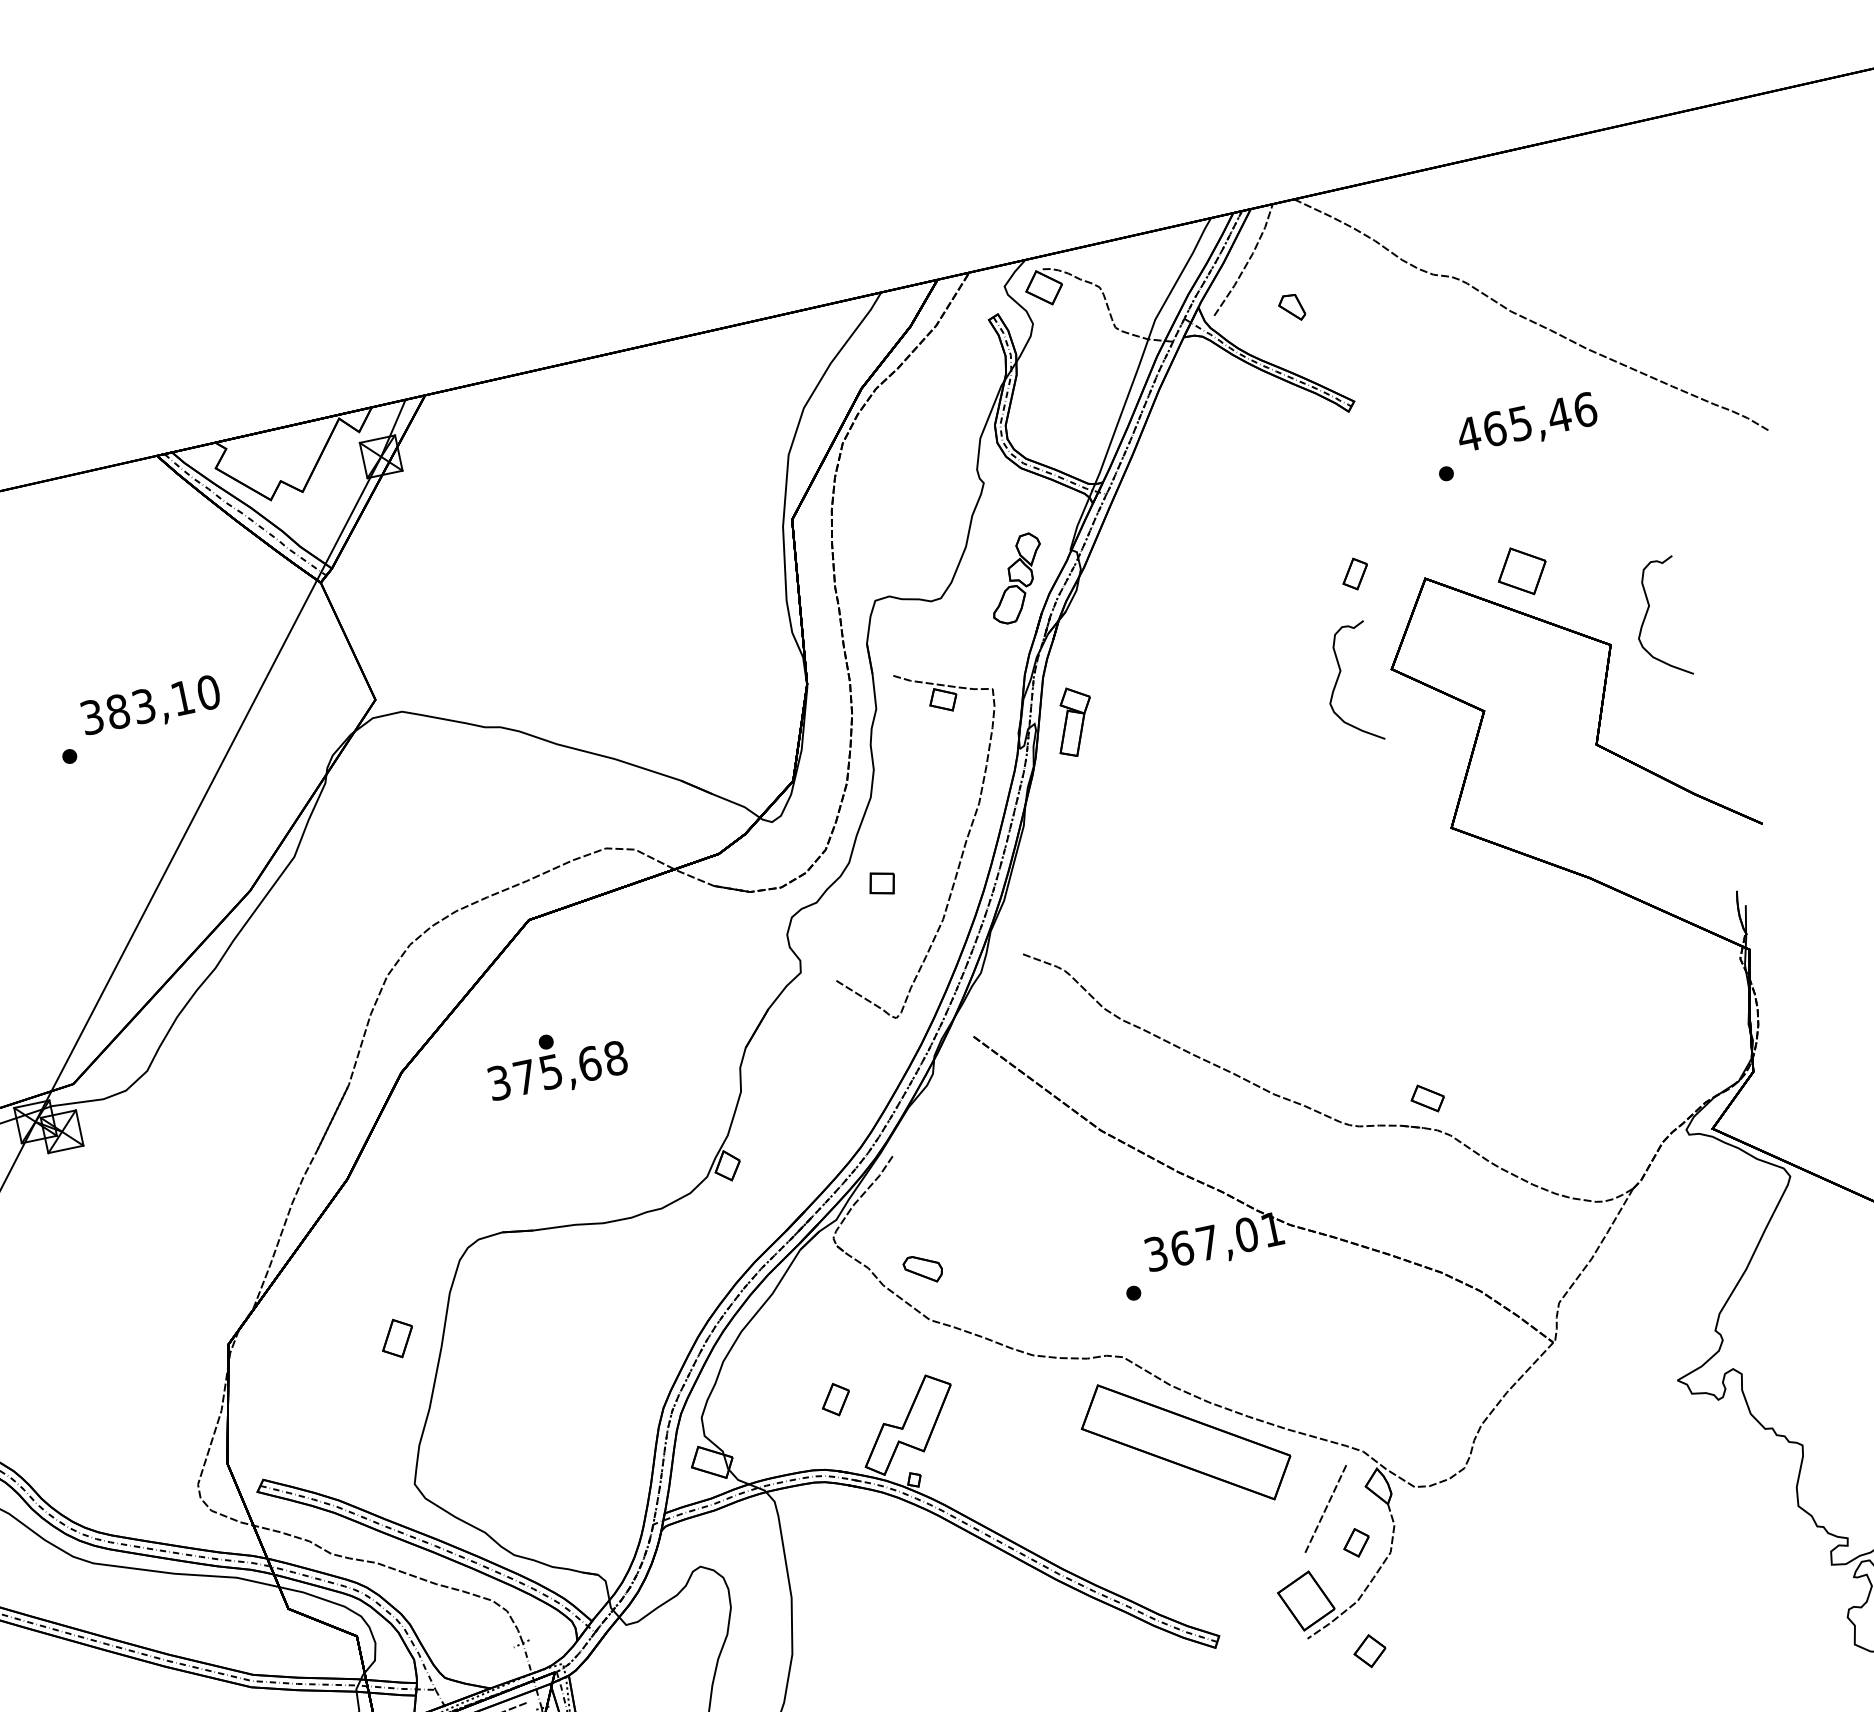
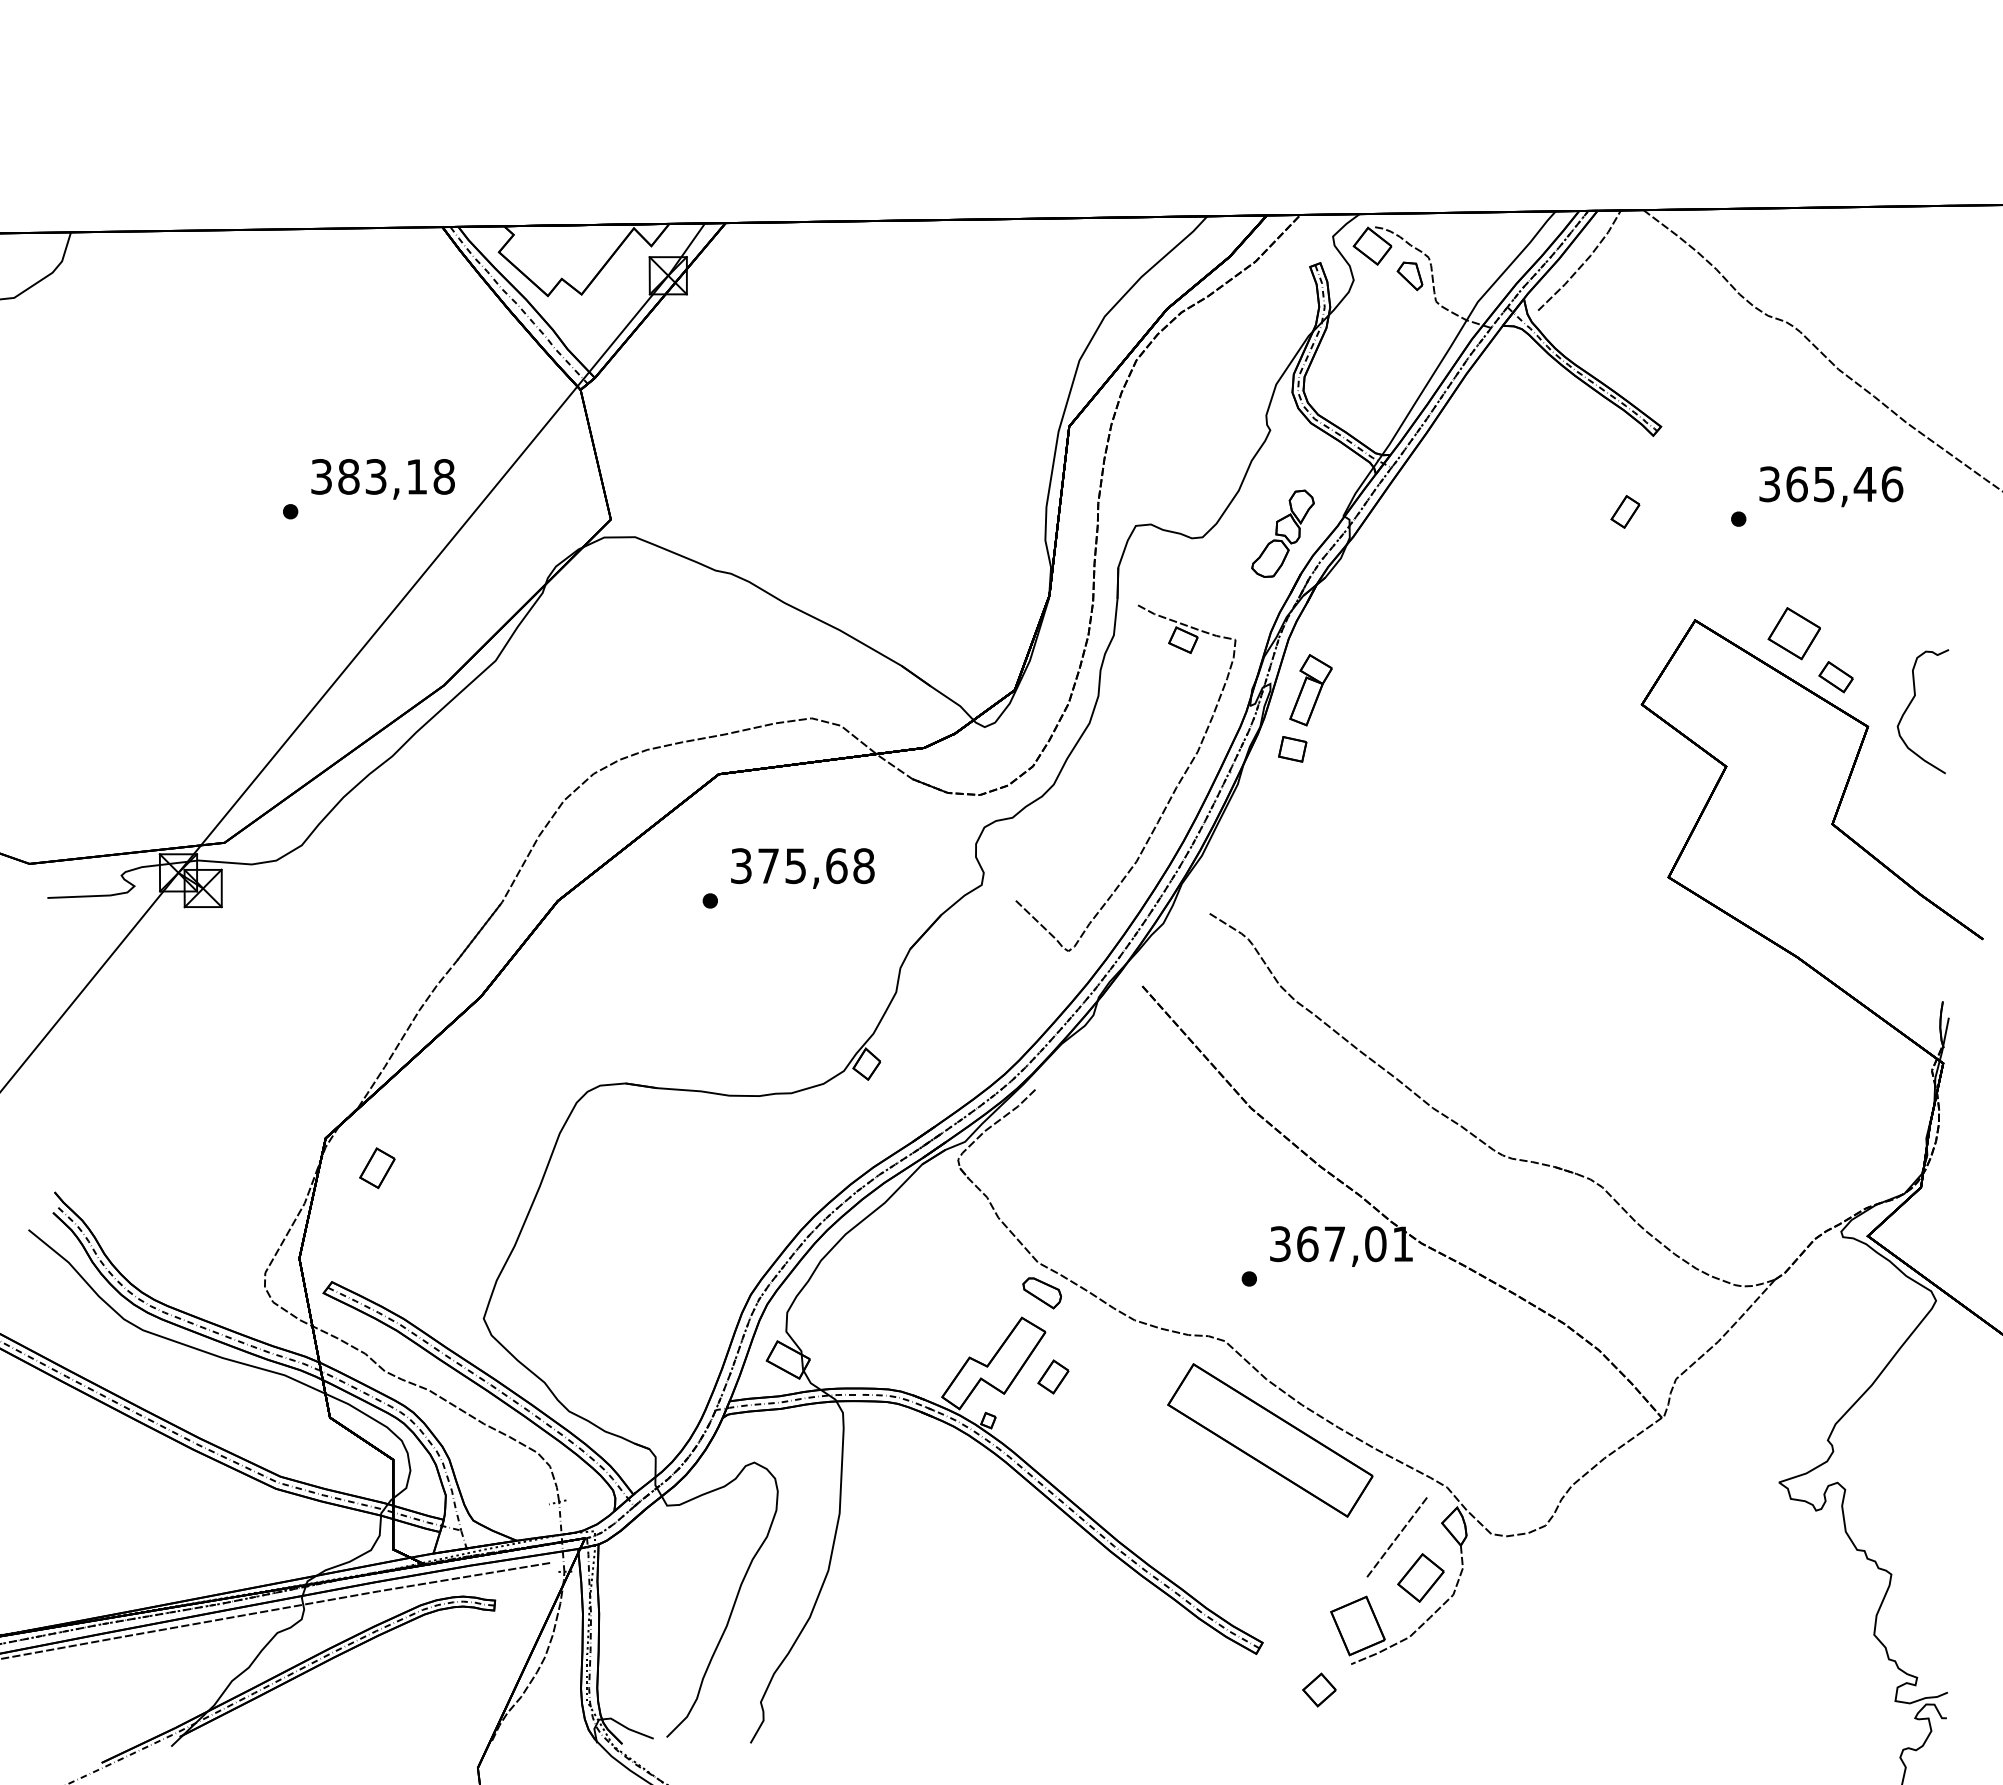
part: (1291, 308) -> (1409, 276), moved
text: (1468, 434) -> (1769, 484), 465,46 -> 365,46
part: (1355, 573) -> (1625, 511), moved
curve: (1338, 679) -> (1586, 703), removed
text: (208, 692) -> (444, 476), 383,10 -> 383,18
part: (881, 883) -> (1292, 749), moved
text: (557, 1072) -> (802, 868), moved
part: (1427, 1099) -> (1835, 677), moved
part: (922, 1269) -> (1041, 1293), moved
part: (397, 1338) -> (377, 1168), moved
part: (835, 1399) -> (1053, 1376), moved
part: (1356, 1542) -> (1420, 1577), size x1.67
part: (1369, 1650) -> (1319, 1689), moved

